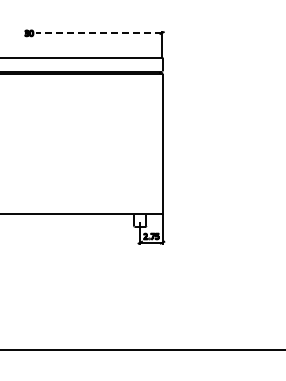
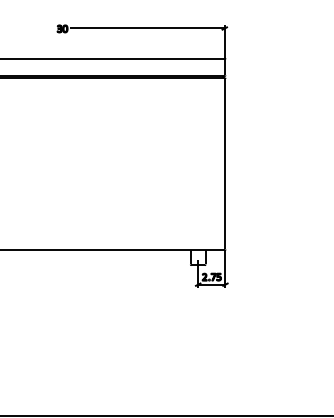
line: (98, 33) -> (147, 29), dashed -> solid

